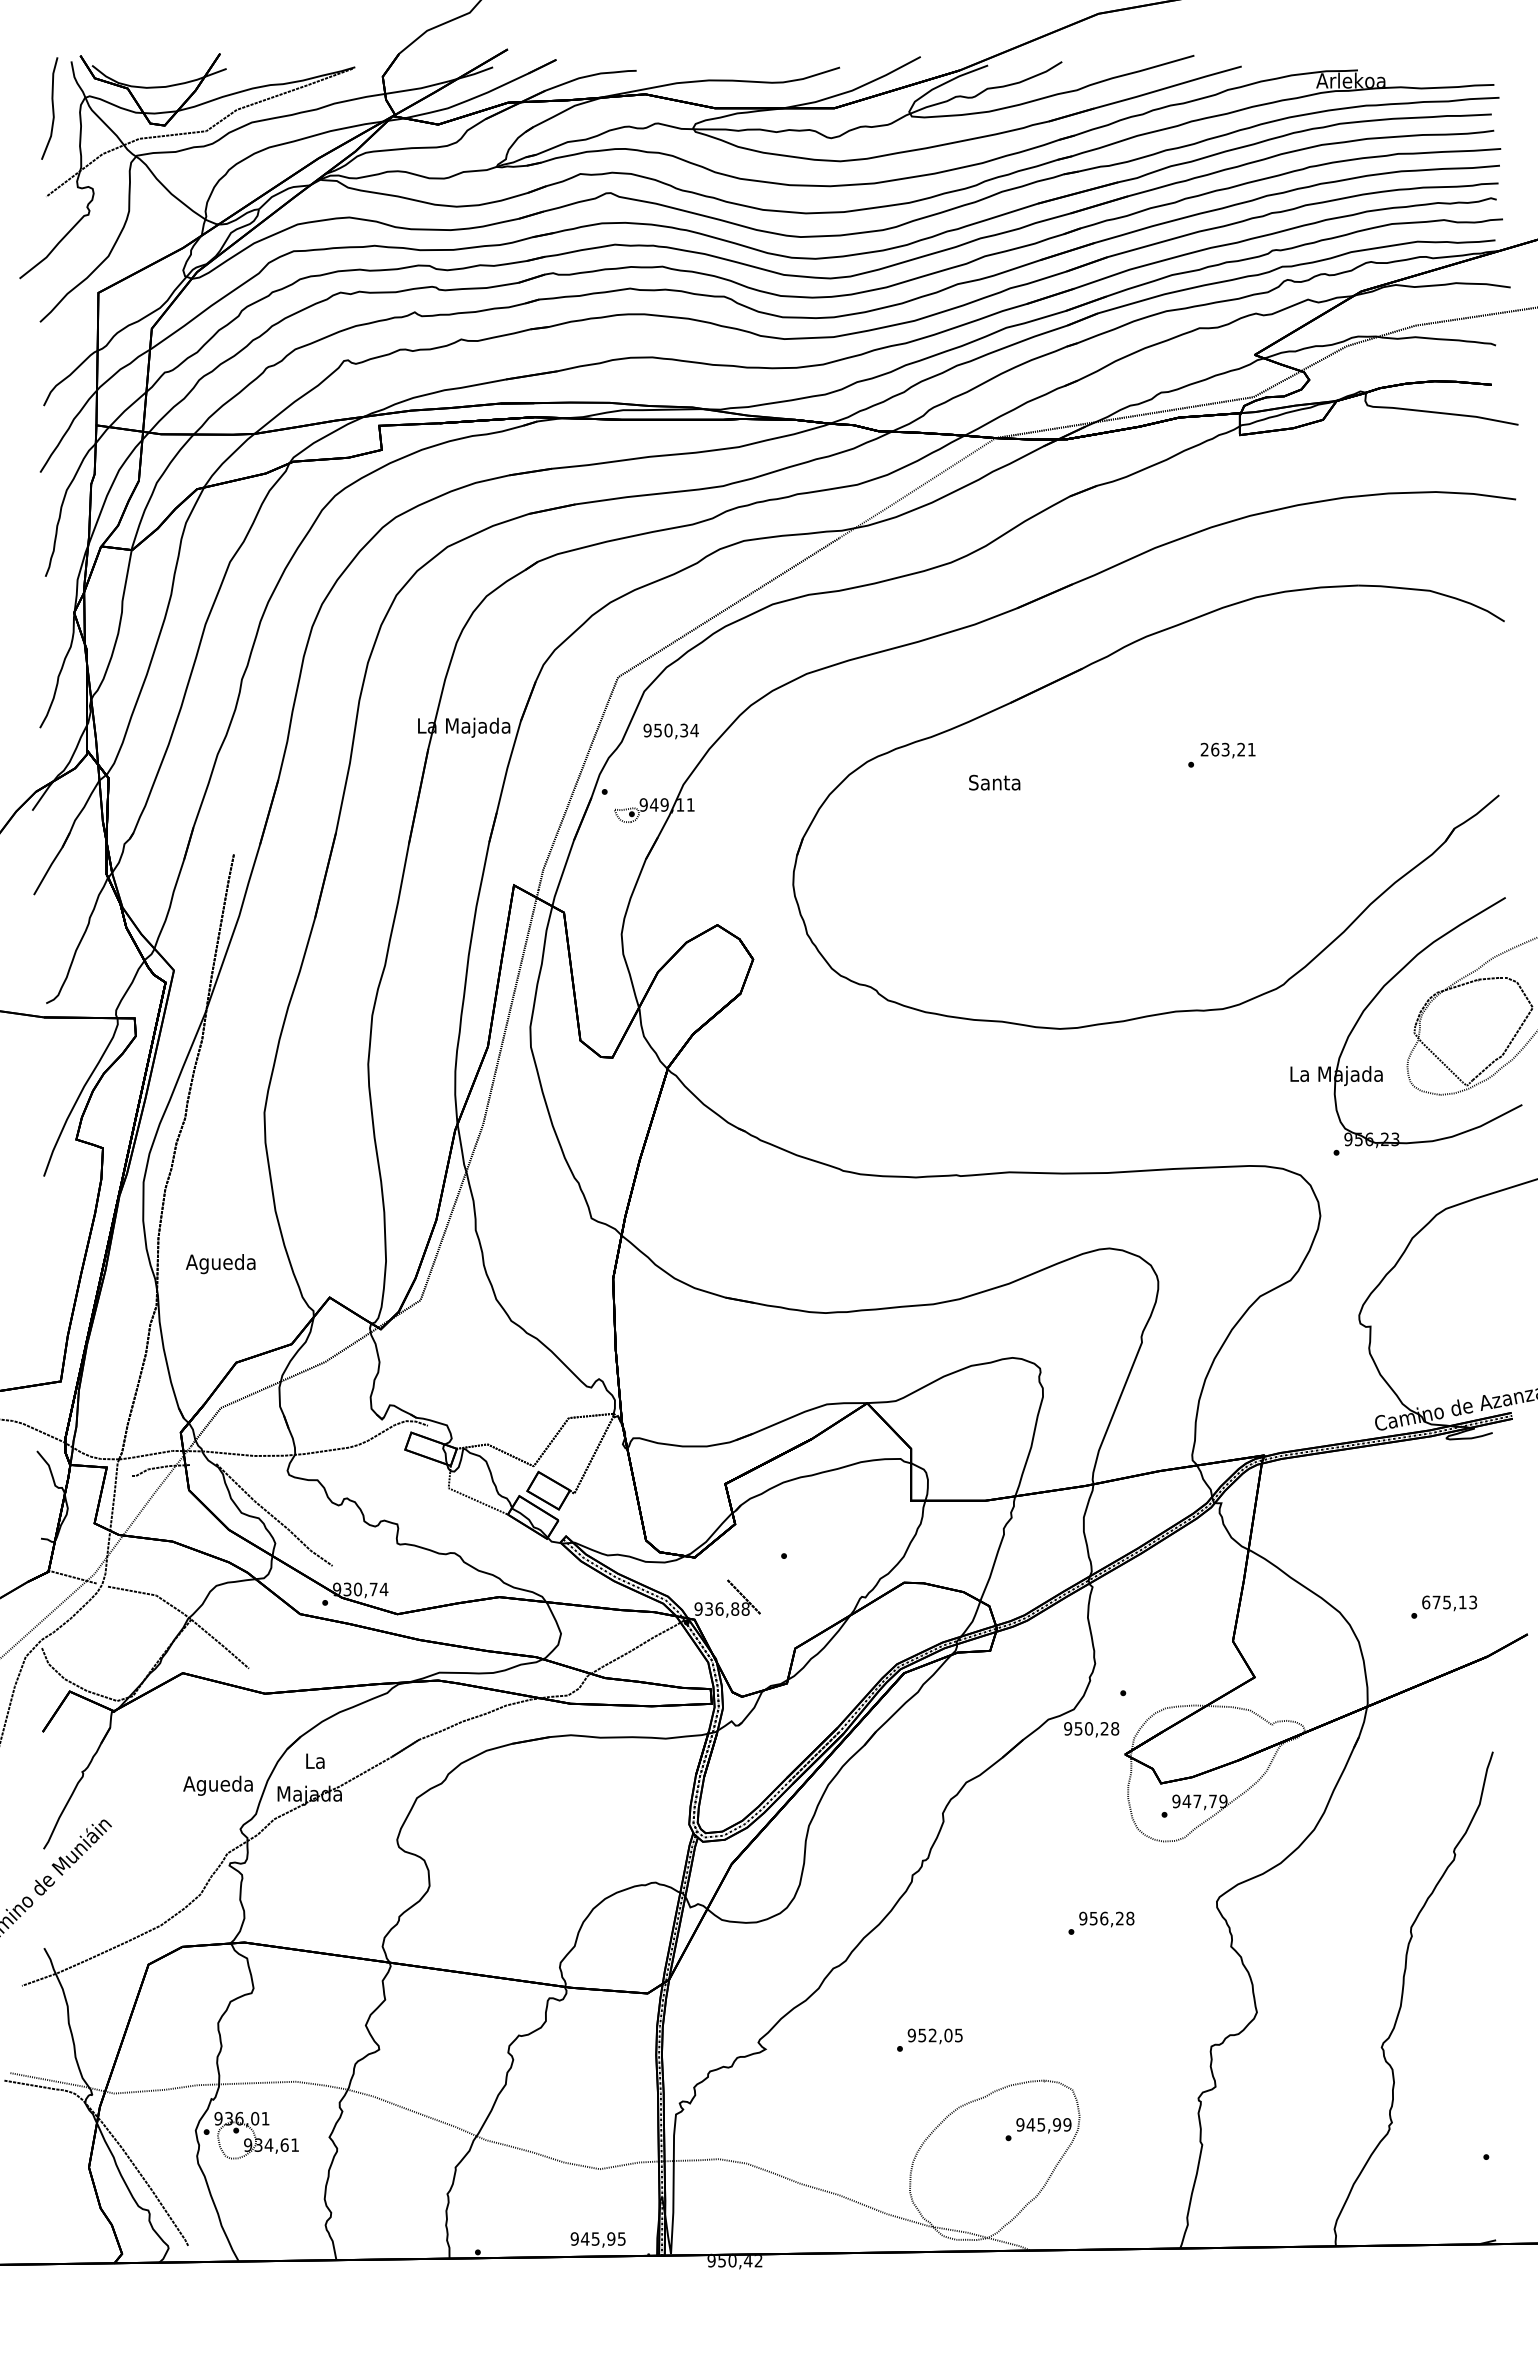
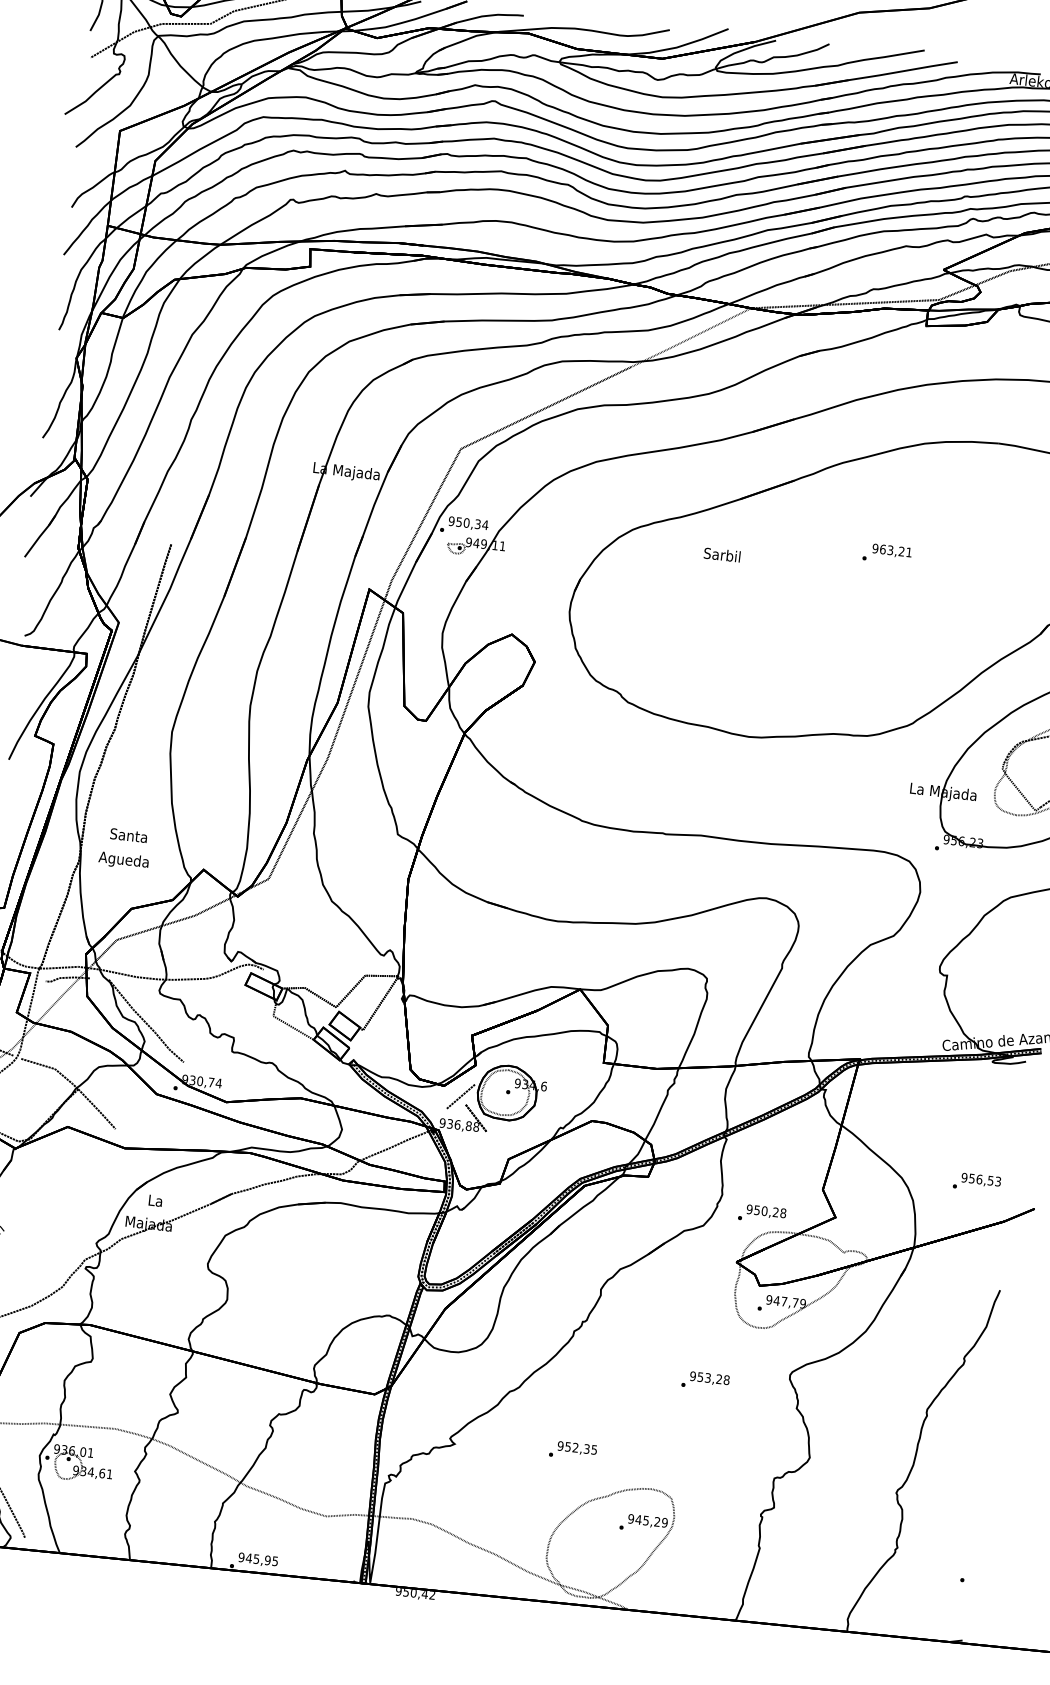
text: (670, 731) -> (468, 523), moved
text: (1204, 749) -> (875, 548), 263,21 -> 963,21
text: (994, 782) -> (722, 554), Santa -> Sarbil
text: (220, 1264) -> (128, 837), Agueda -> Santa
part: (768, 1556) -> (497, 1091), added
text: (1444, 1602) -> (977, 1179), 675,13 -> 956,53
text: (1091, 1729) -> (766, 1211), moved
text: (217, 1785) -> (123, 860), moved
text: (1104, 1918) -> (708, 1377), 956,28 -> 953,28
text: (948, 2035) -> (586, 1449), 952,05 -> 952,35
text: (1056, 2124) -> (657, 1521), 945,99 -> 945,29
text: (597, 2239) -> (257, 1559), moved

